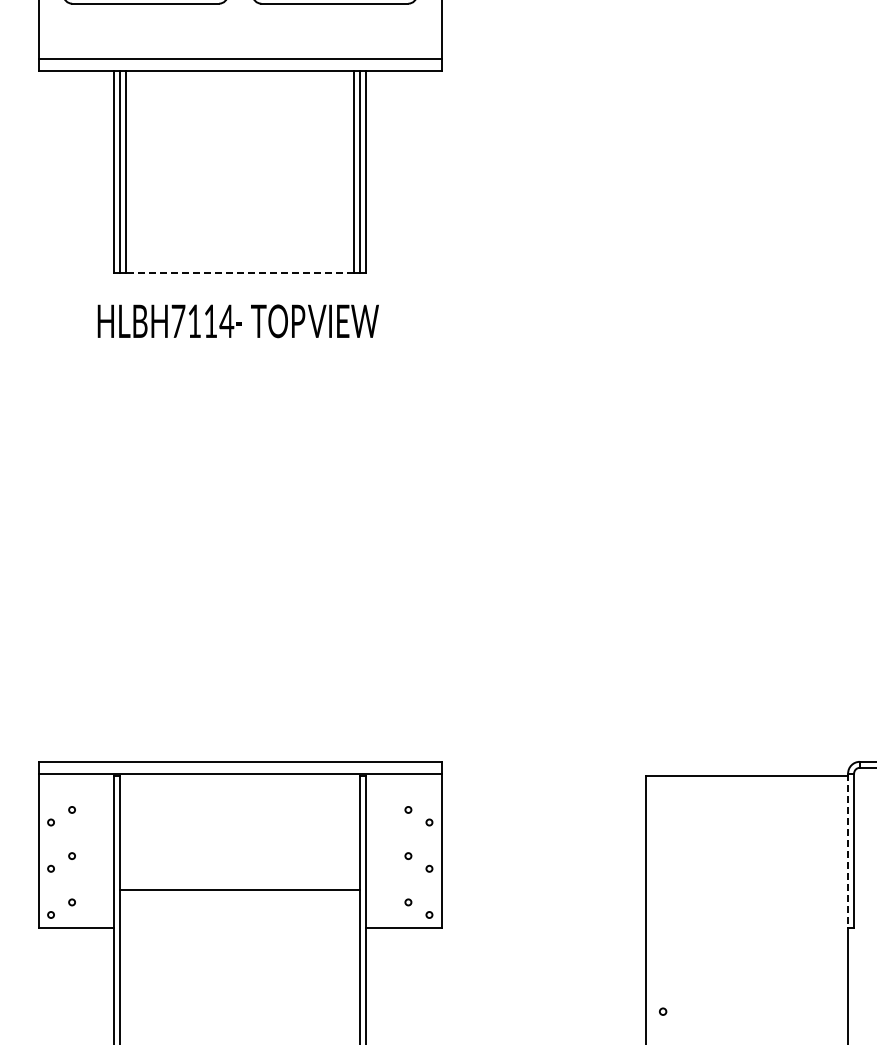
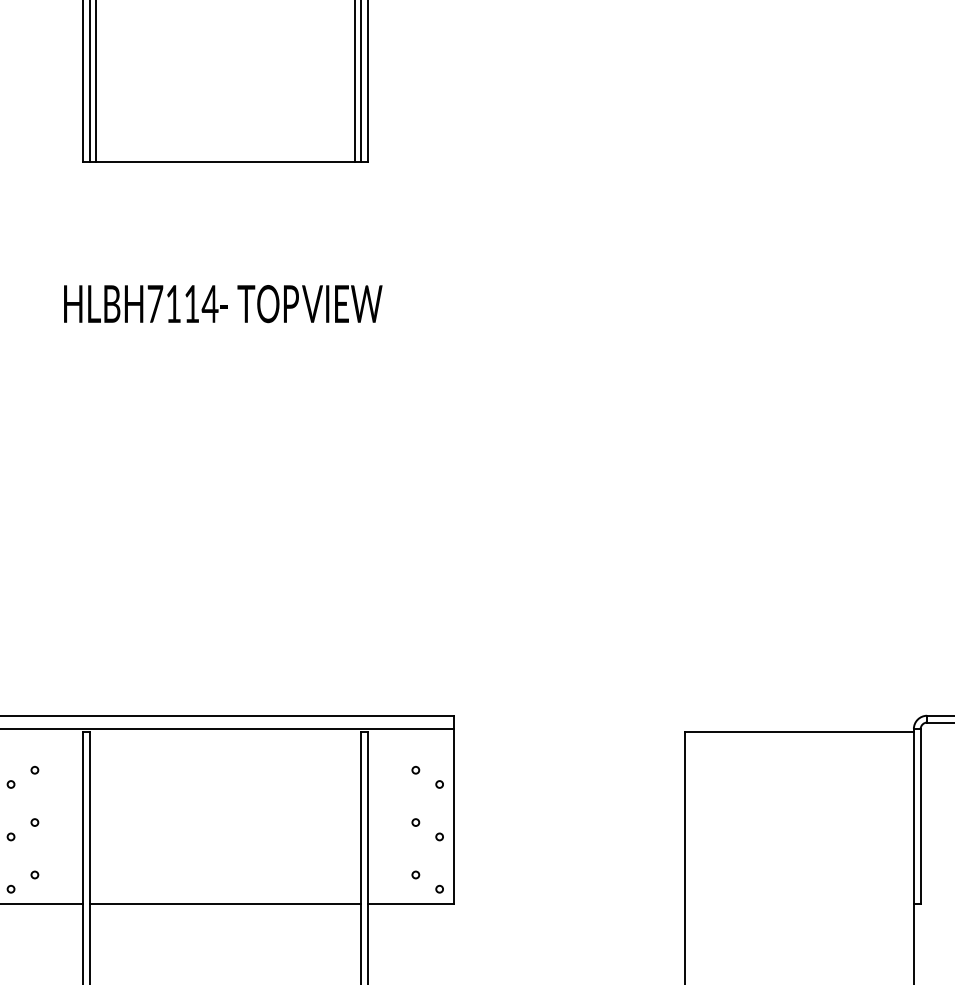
line: (239, 272) -> (224, 161), dashed -> solid
text: (237, 321) -> (222, 304), moved
line: (848, 851) -> (914, 817), dashed -> solid
line: (240, 889) -> (225, 903), moved

